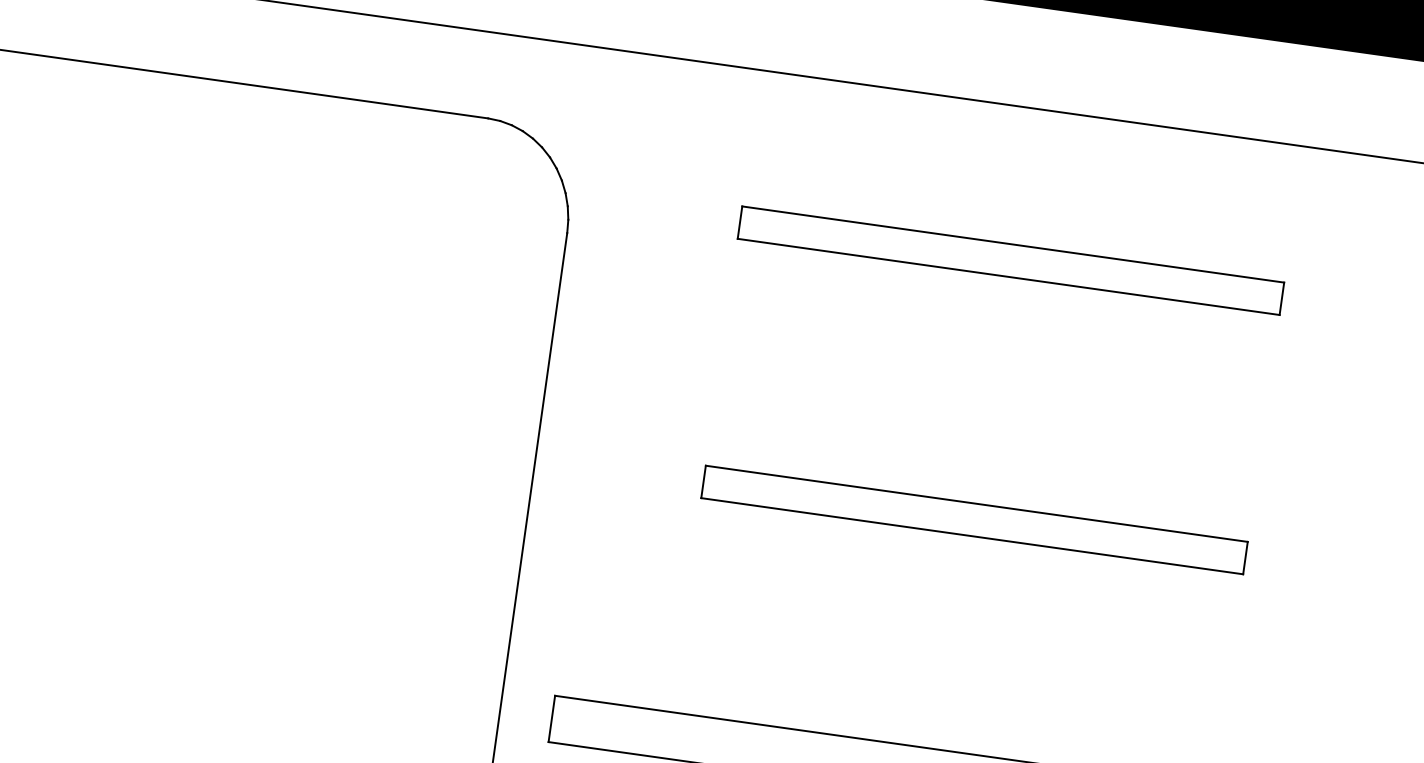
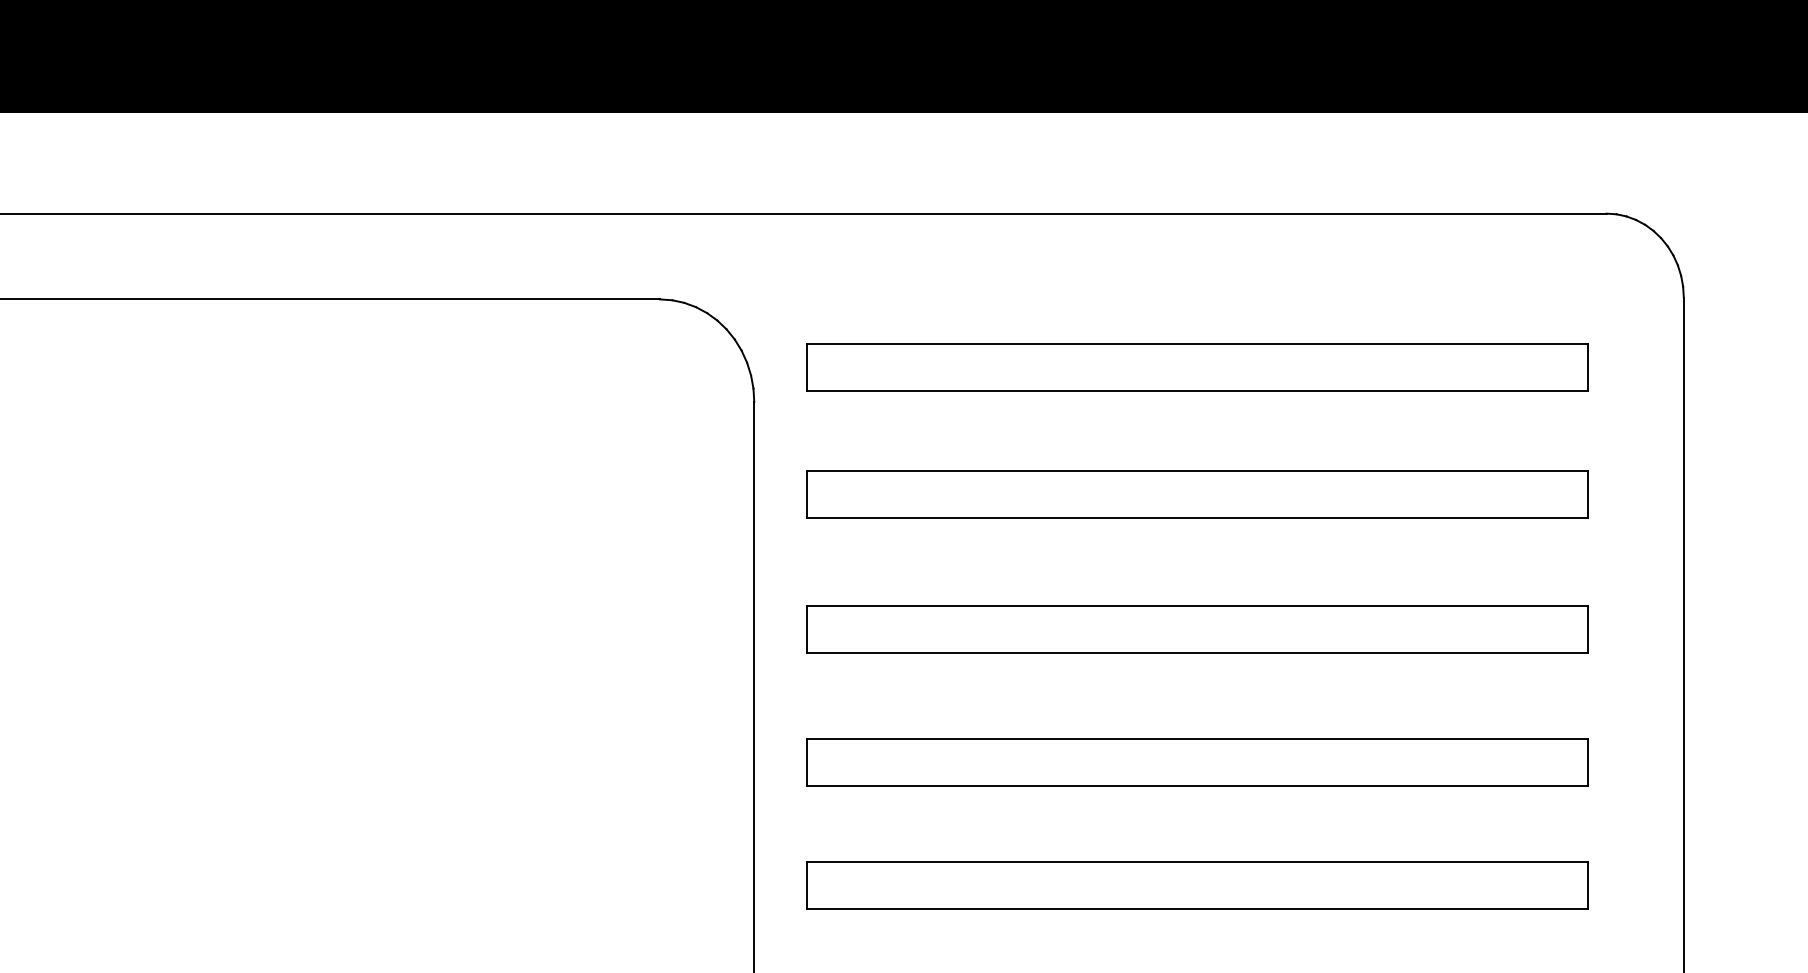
part: (1010, 260) -> (1197, 367), size x1.43
part: (993, 386) -> (1197, 494), added
part: (974, 520) -> (1197, 629), size x1.43
part: (955, 651) -> (1197, 762), added

